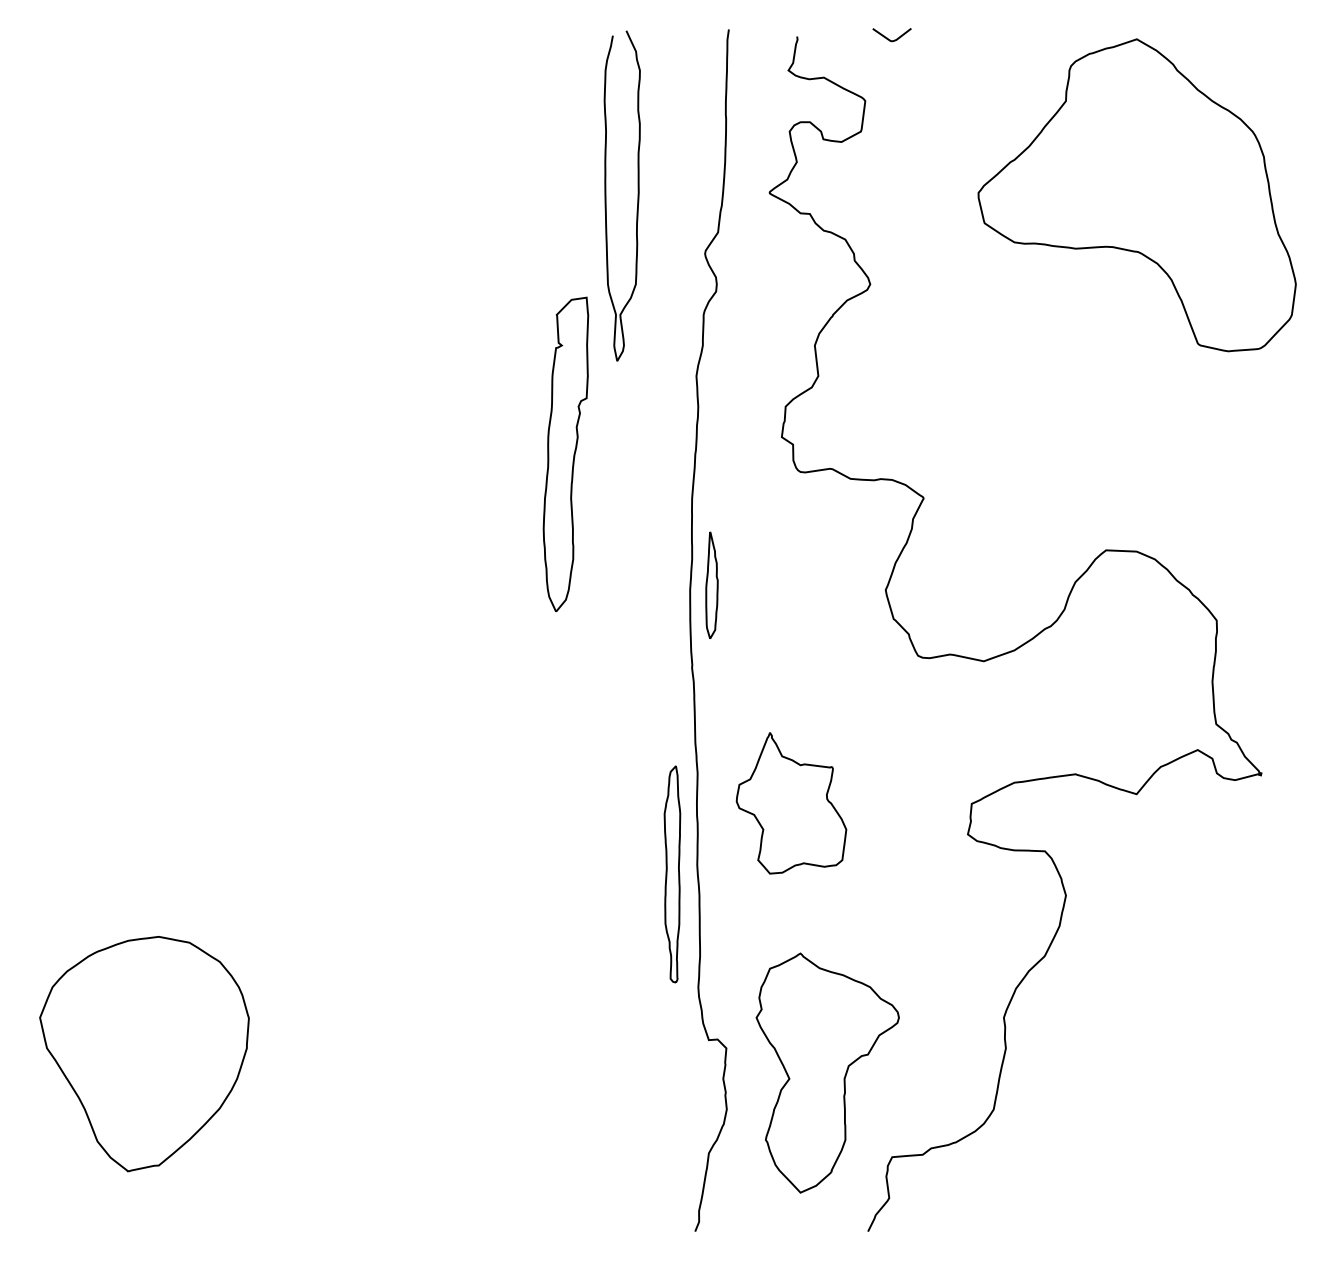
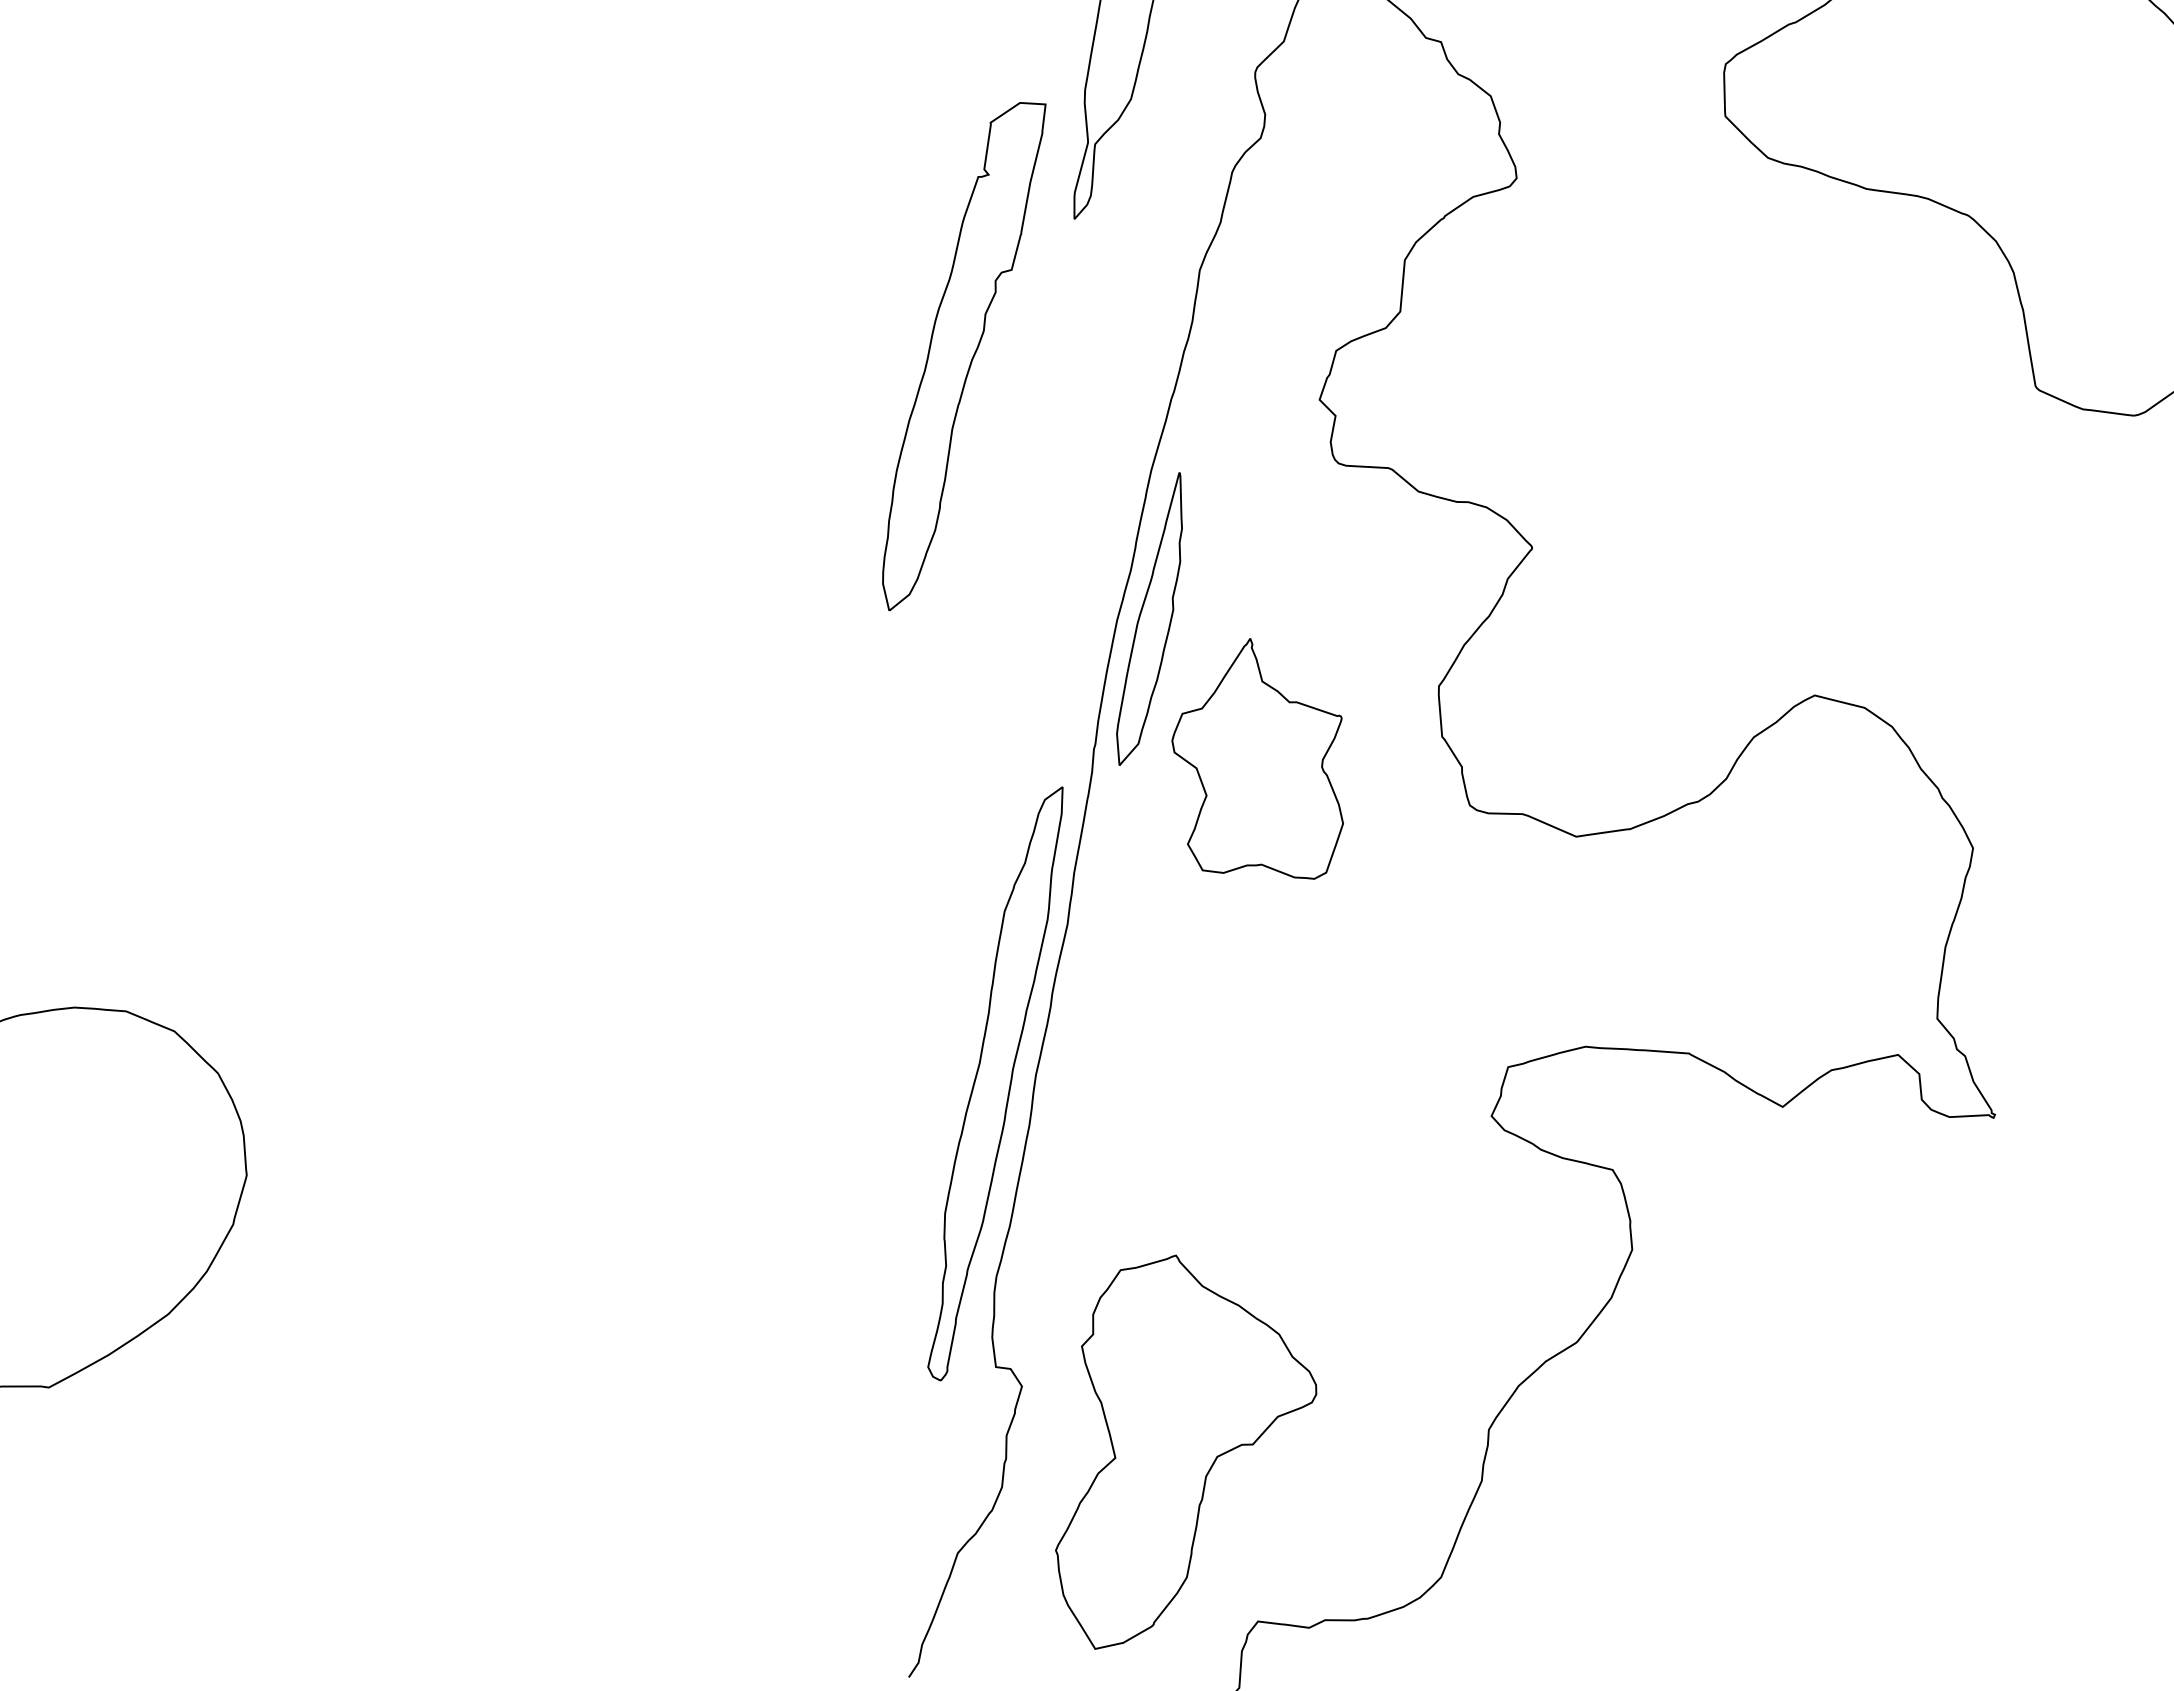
part: (711, 585) -> (1153, 620), size x1.67
part: (791, 803) -> (1261, 762), moved
part: (672, 874) -> (992, 1082), size x1.67

